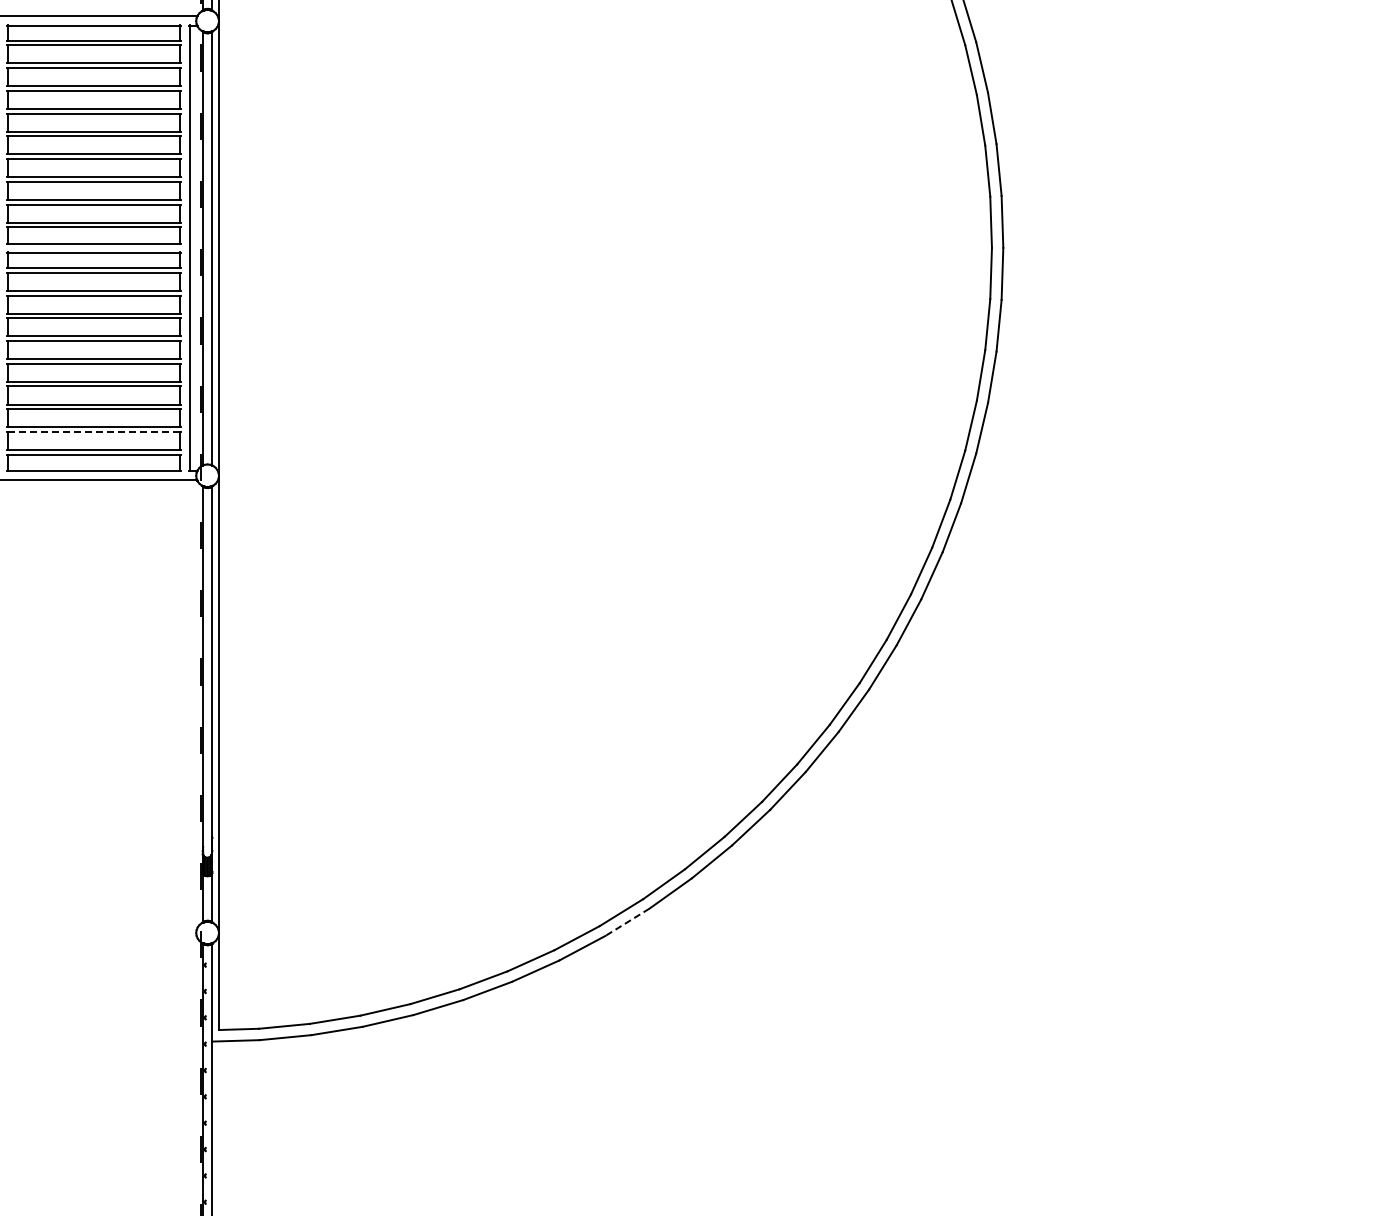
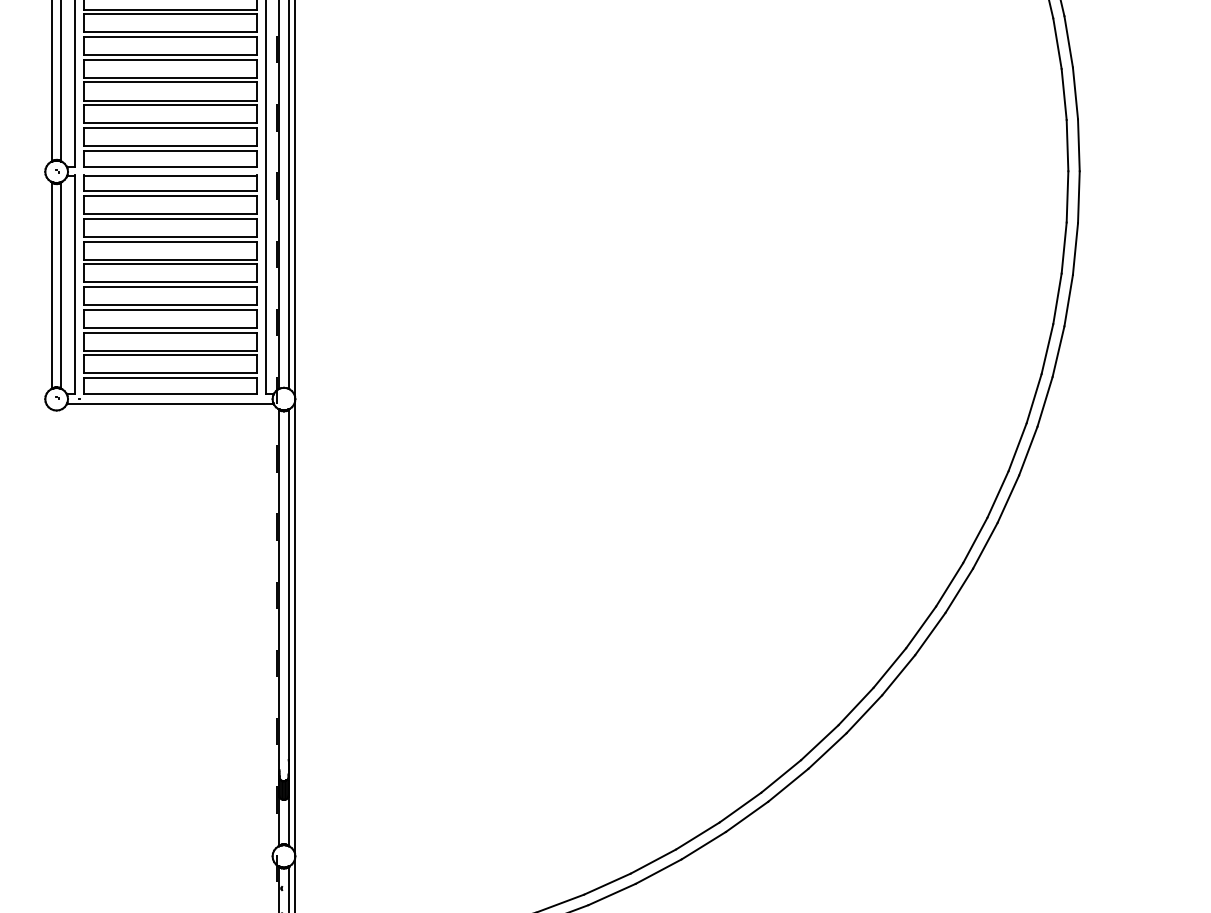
line: (93, 431) -> (169, 354), dashed -> solid
line: (627, 922) -> (703, 845), dashed -> solid

